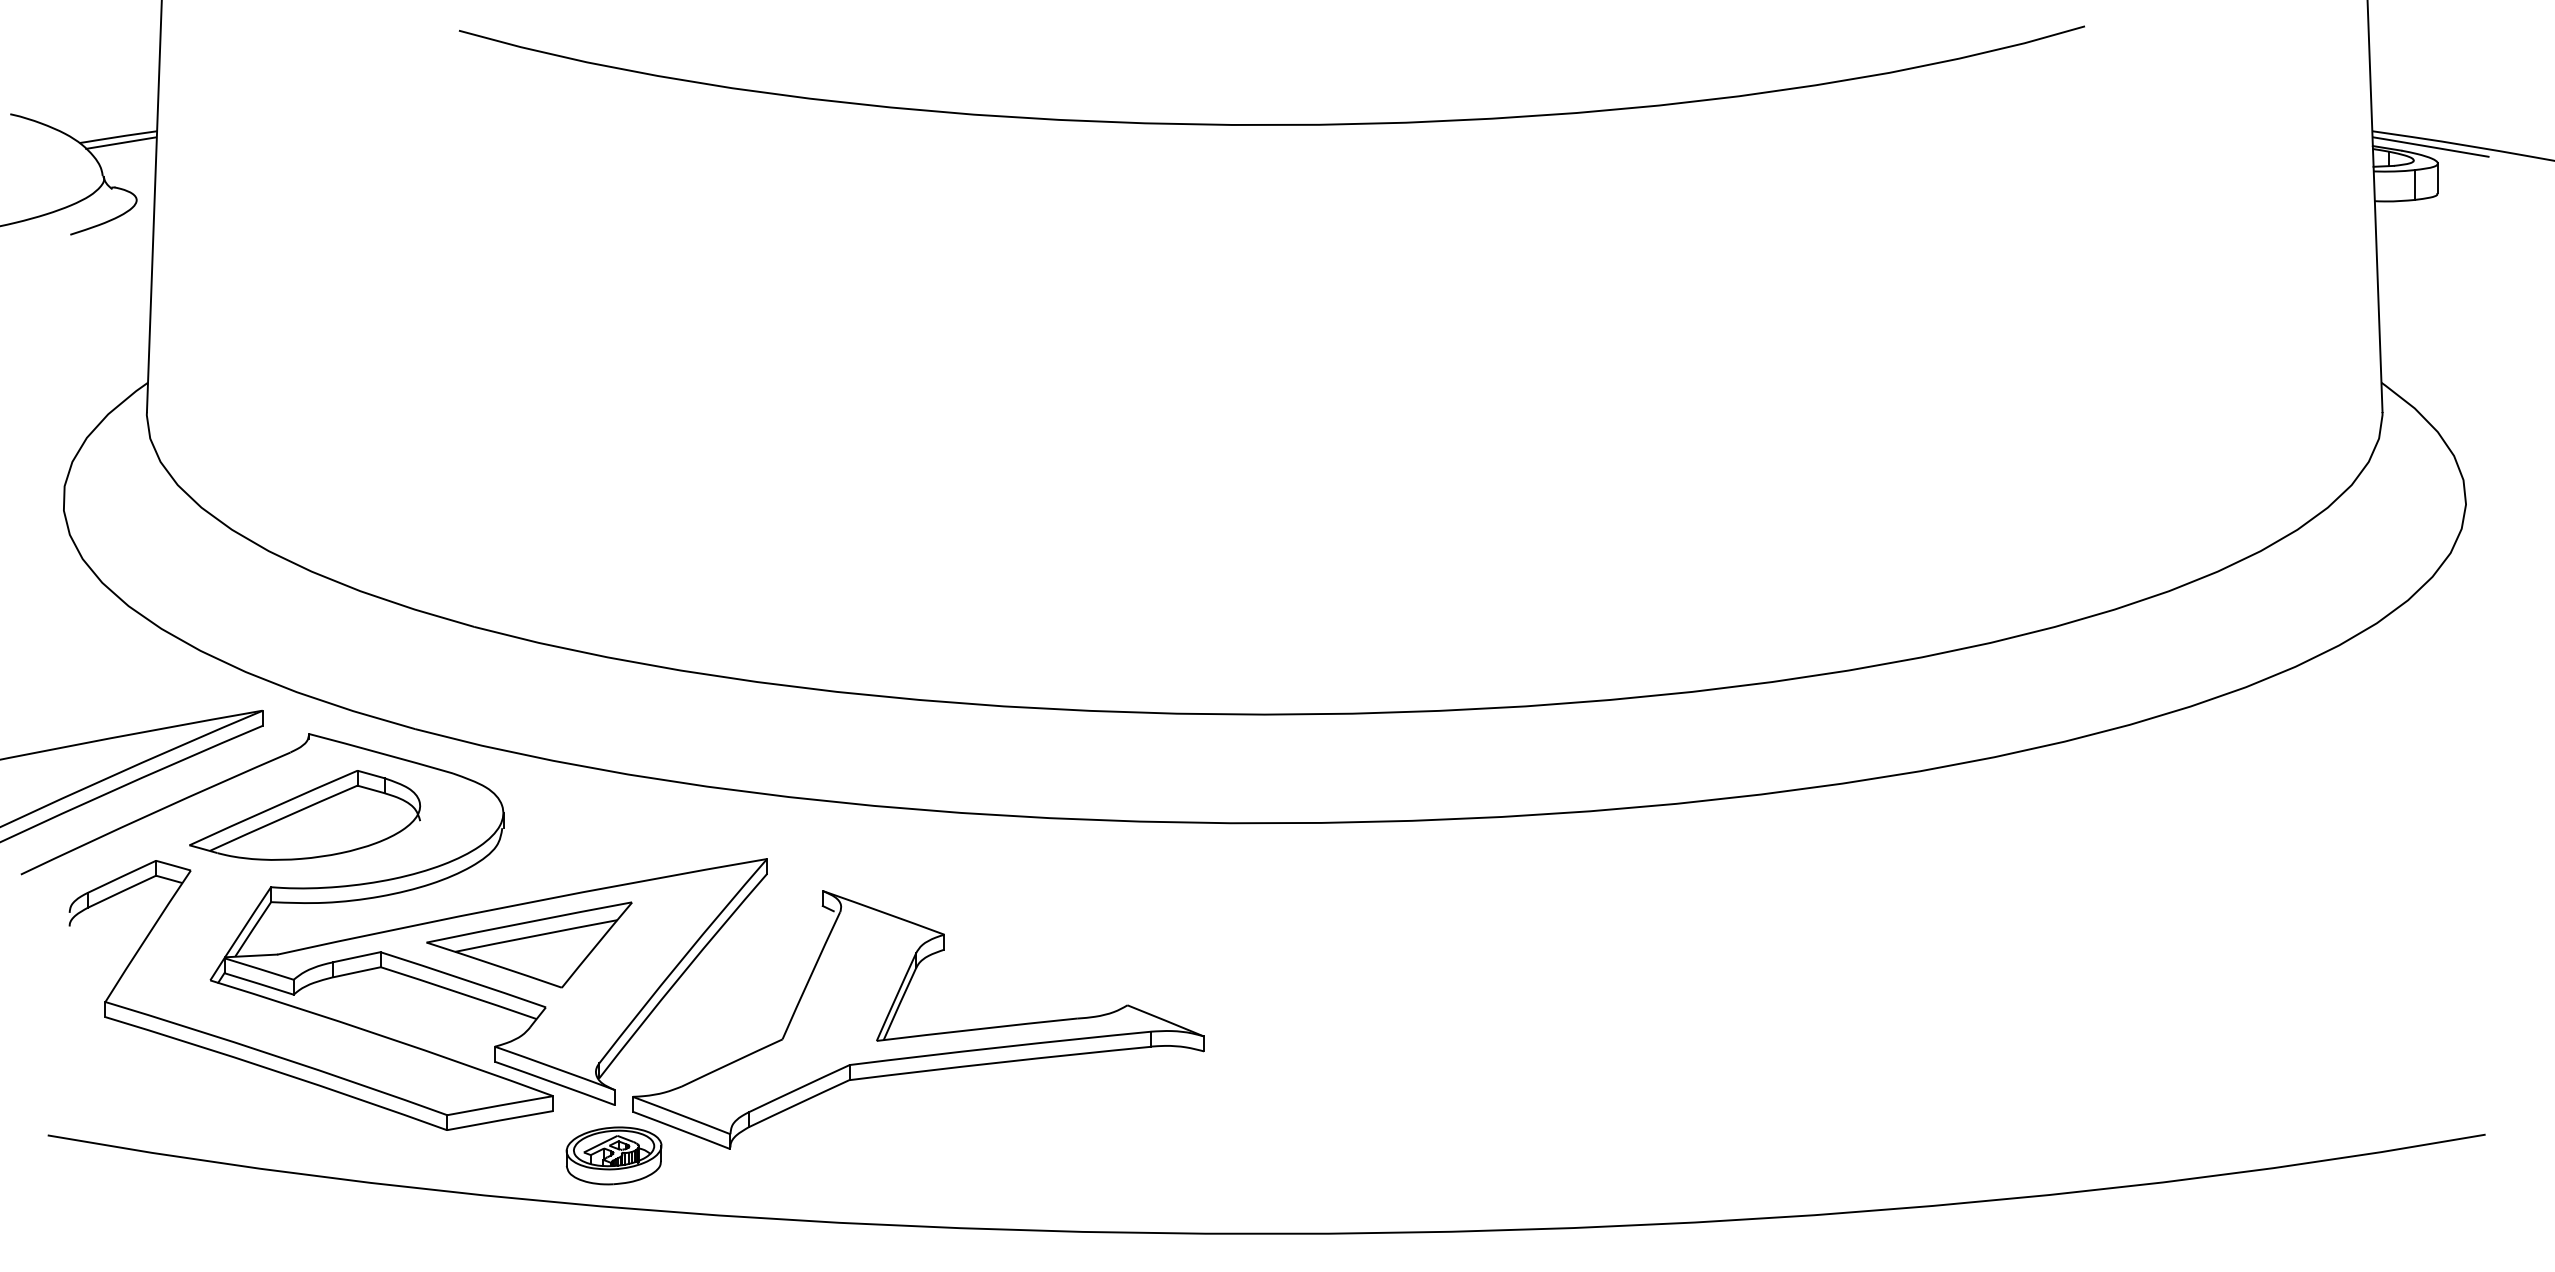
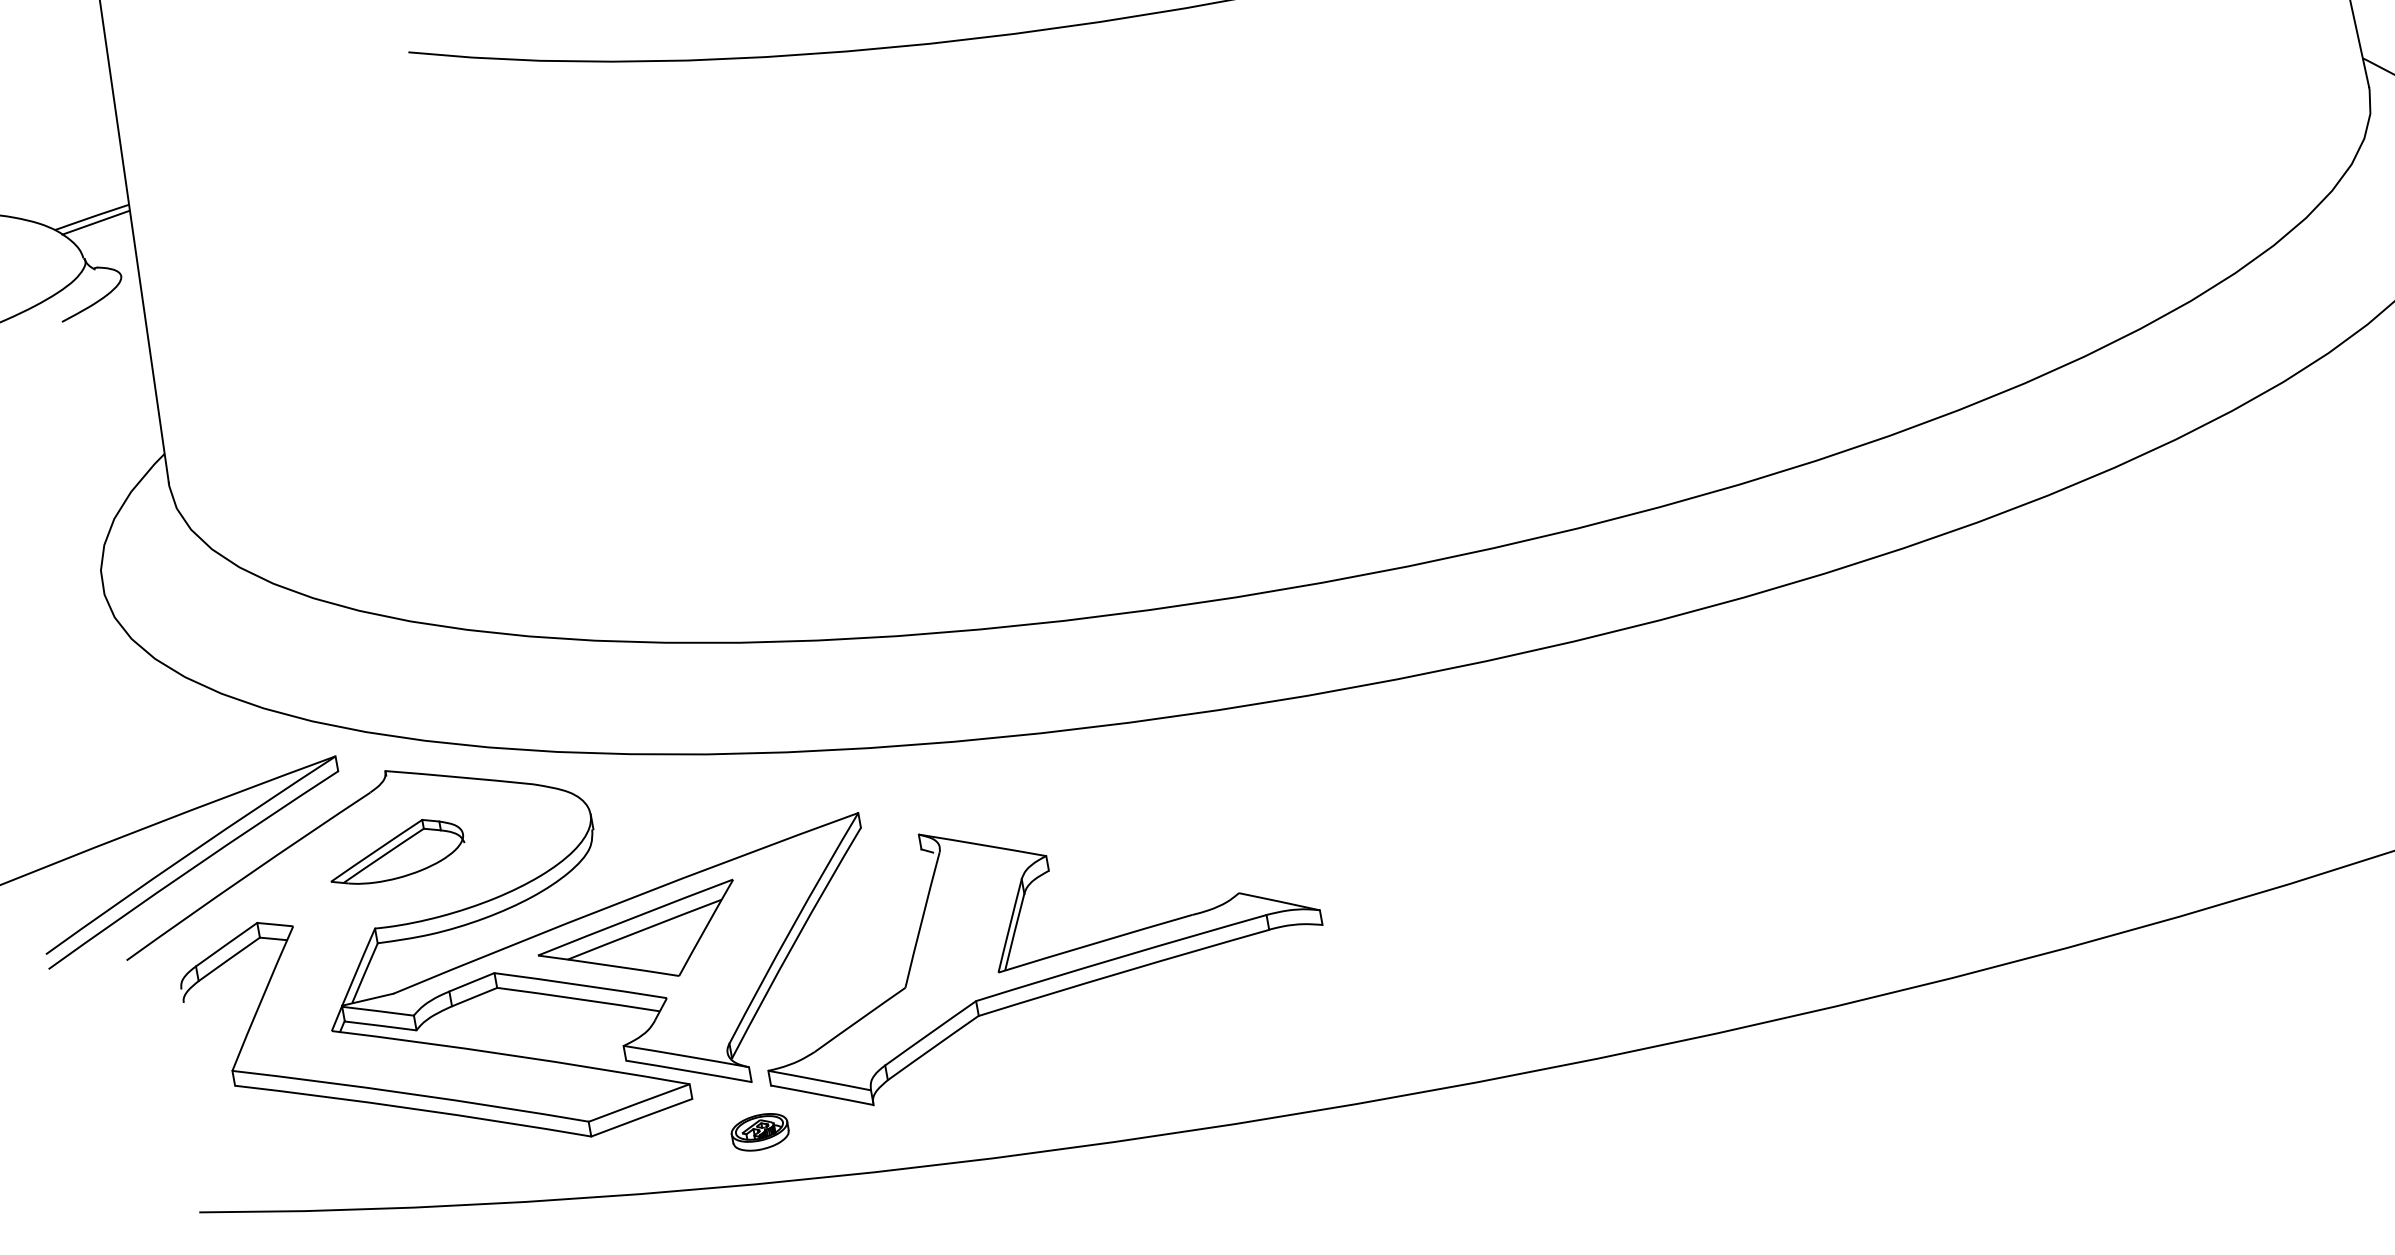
part: (305, 815) -> (396, 851), size x0.6
part: (613, 1155) -> (759, 1131), size x0.6

